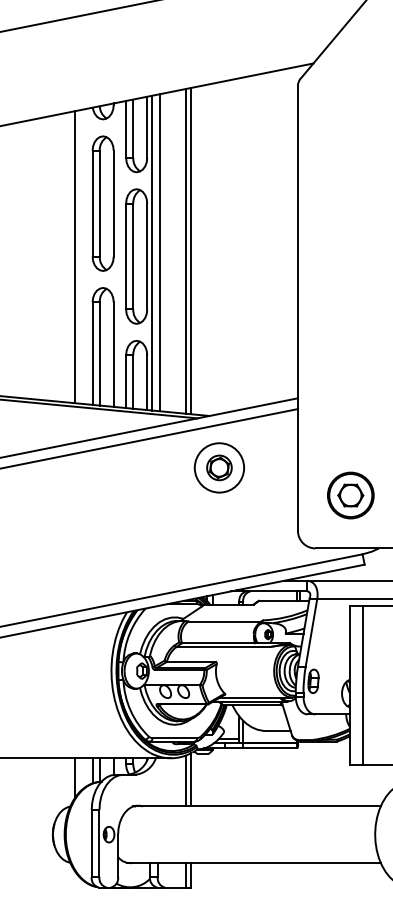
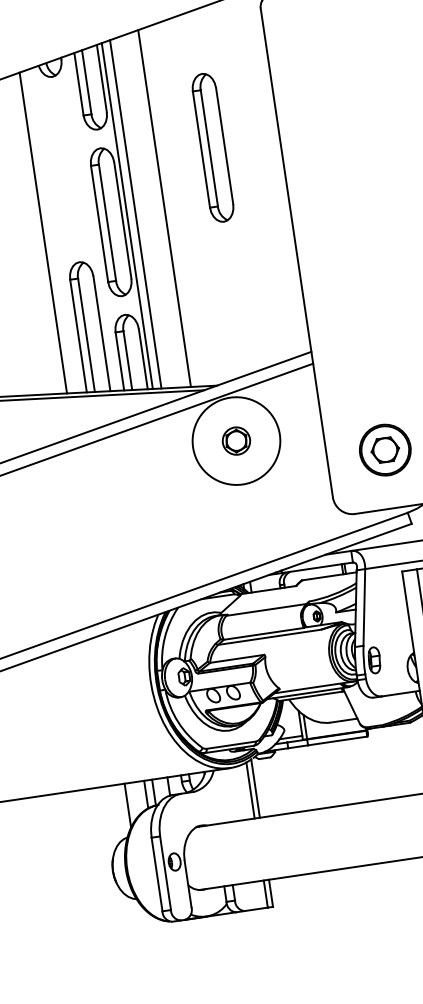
part: (102, 203) -> (212, 147), moved
line: (190, 251) -> (169, 207), removed
circle: (219, 467) -> (236, 440), size x1.6

